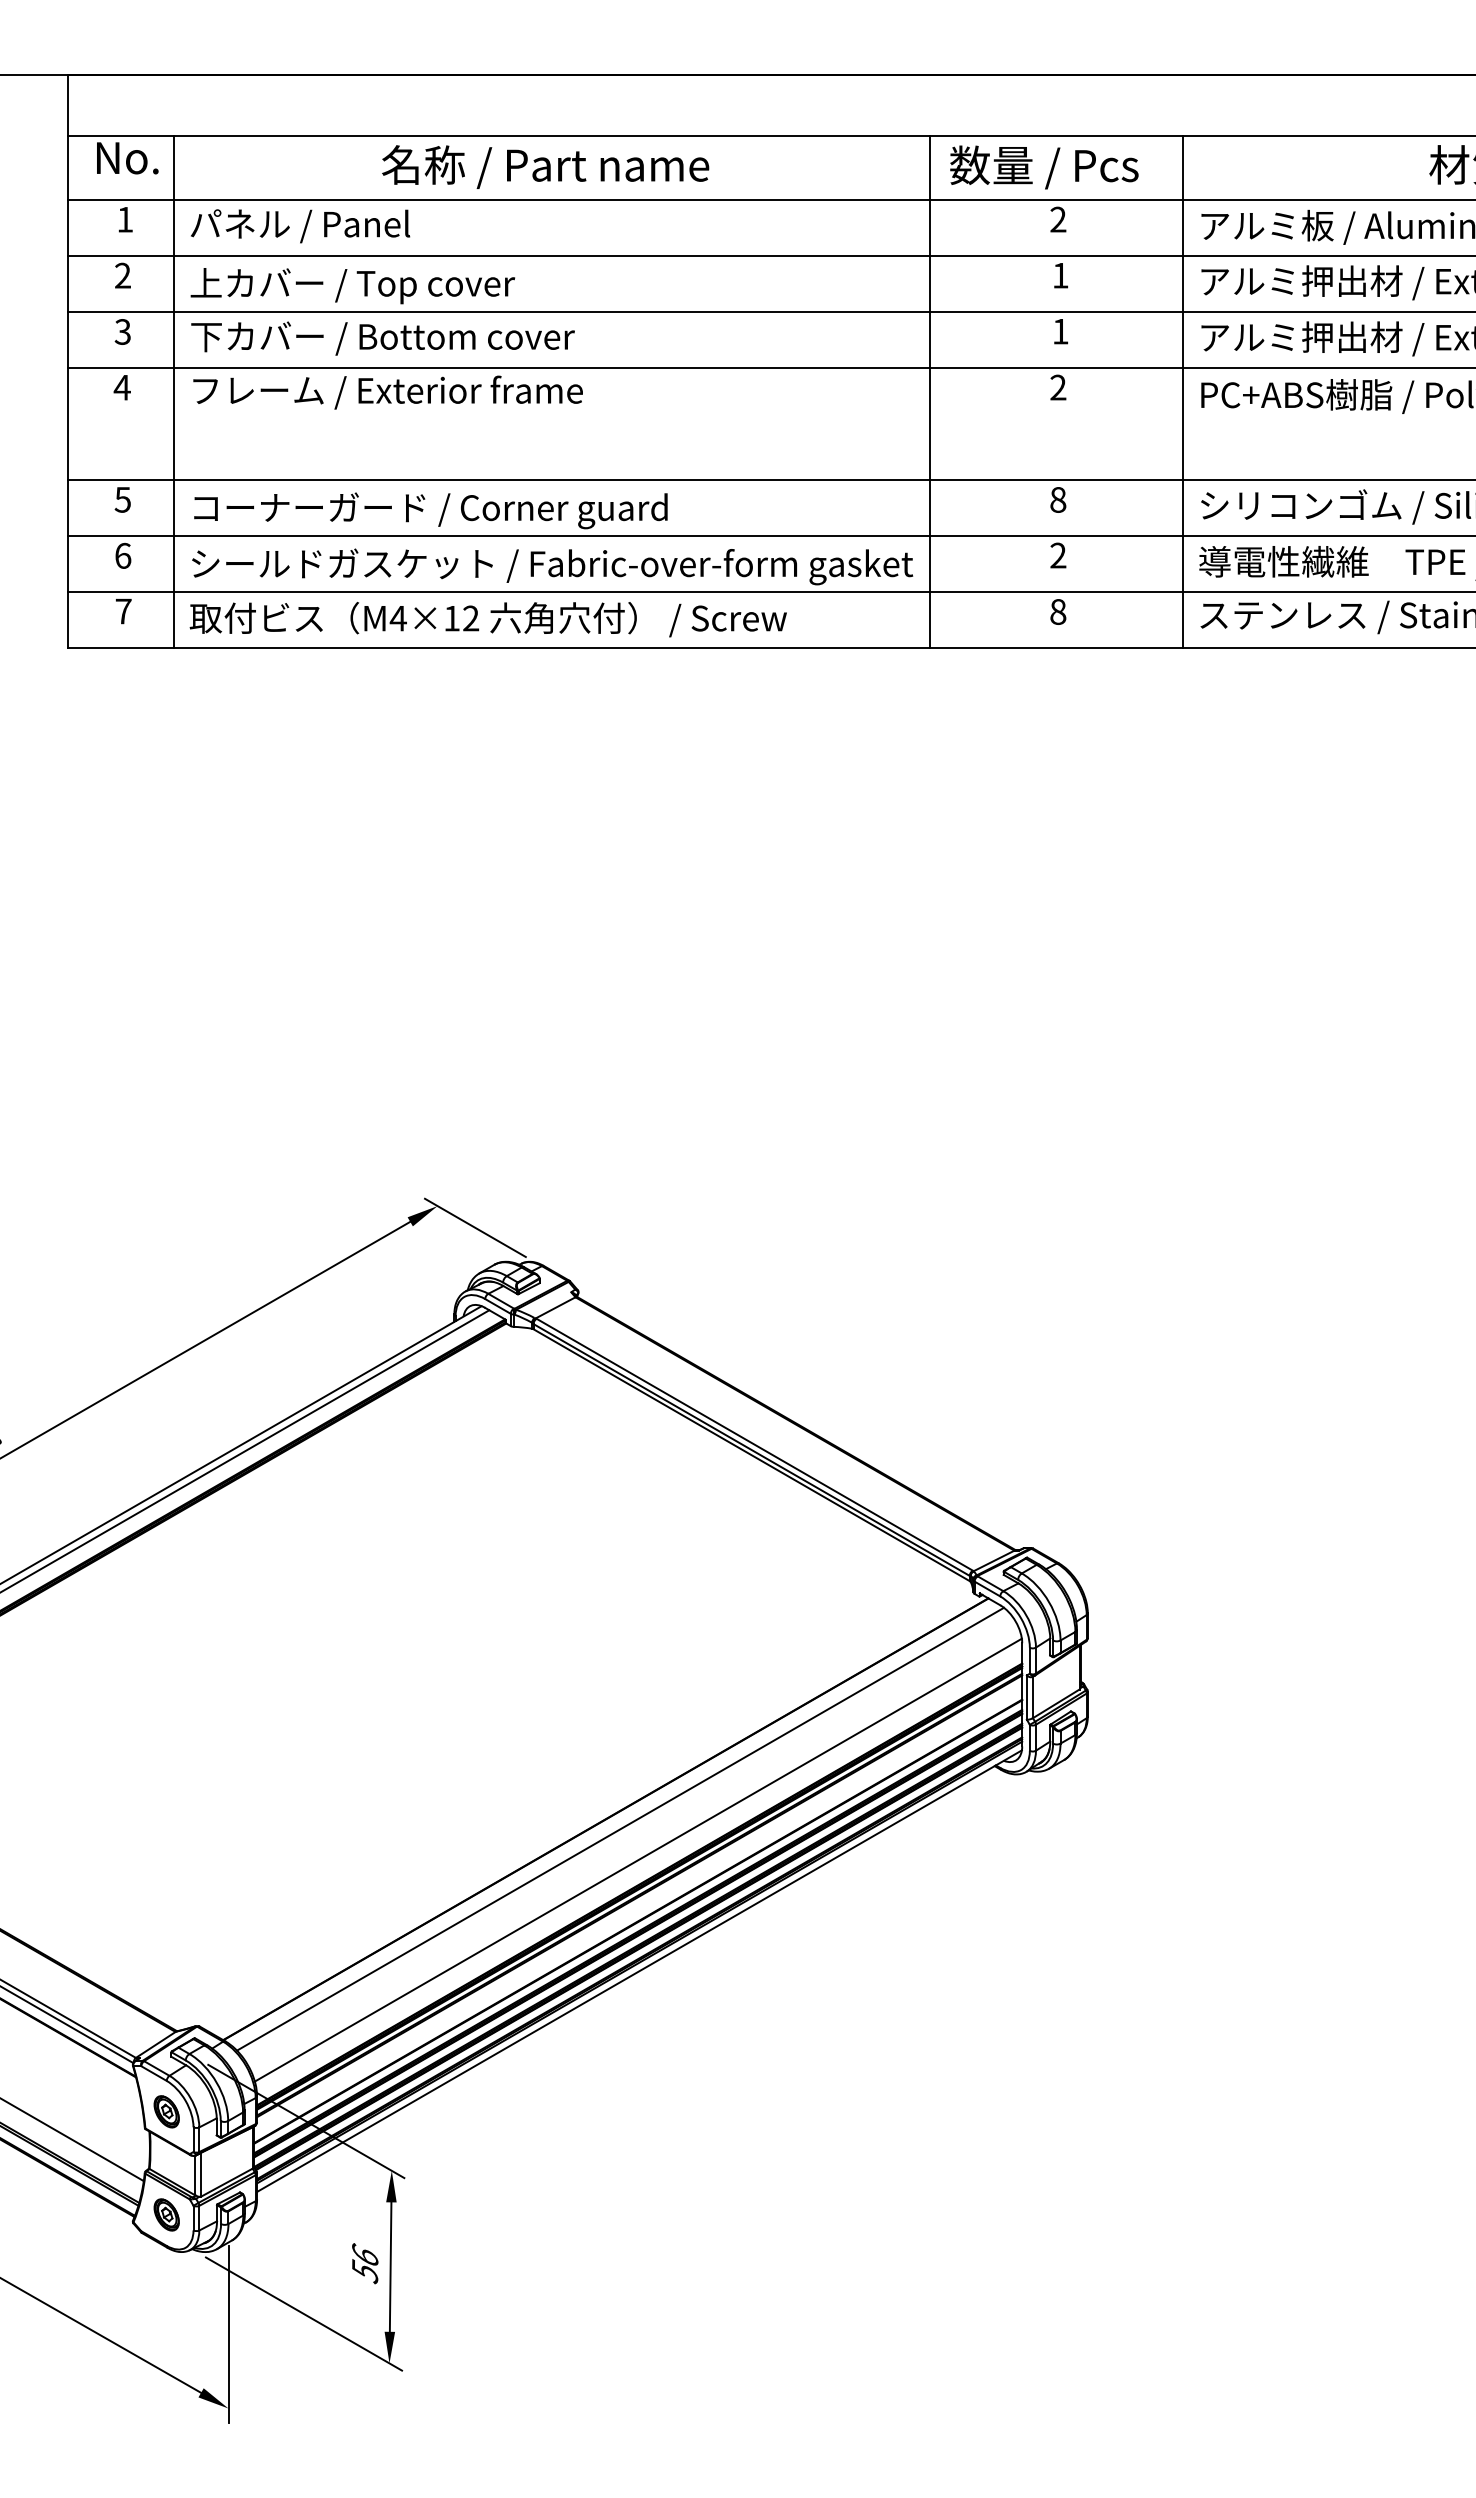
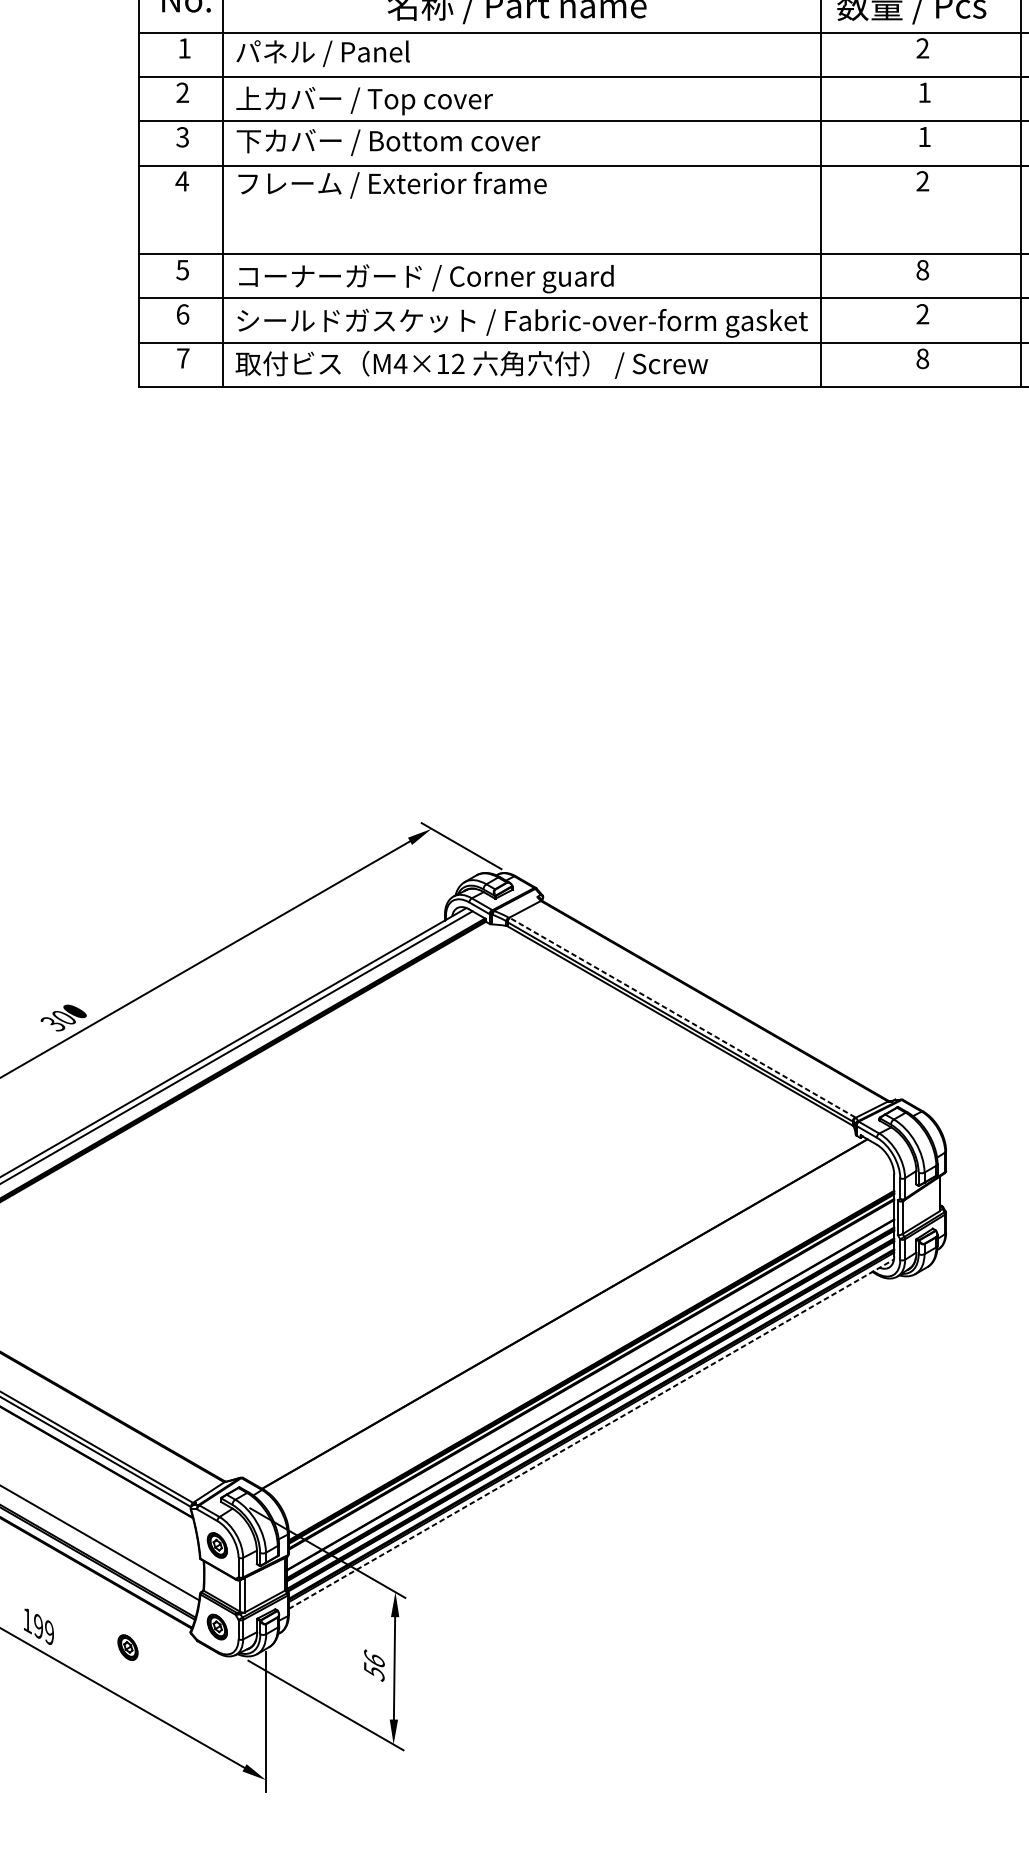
line: (754, 1444) -> (682, 1017), solid -> dashed
line: (620, 1828) -> (576, 1321), removed
line: (637, 1859) -> (589, 1345), removed
line: (639, 1971) -> (591, 1434), solid -> dashed
part: (53, 2240) -> (127, 1647), added

